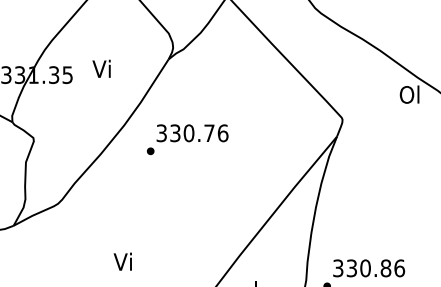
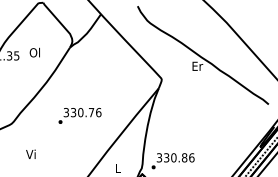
text: (101, 68) -> (34, 52), Vi -> Ol
text: (410, 93) -> (197, 65), Ol -> Er
text: (186, 138) -> (79, 115), moved
text: (122, 260) -> (30, 153), moved

